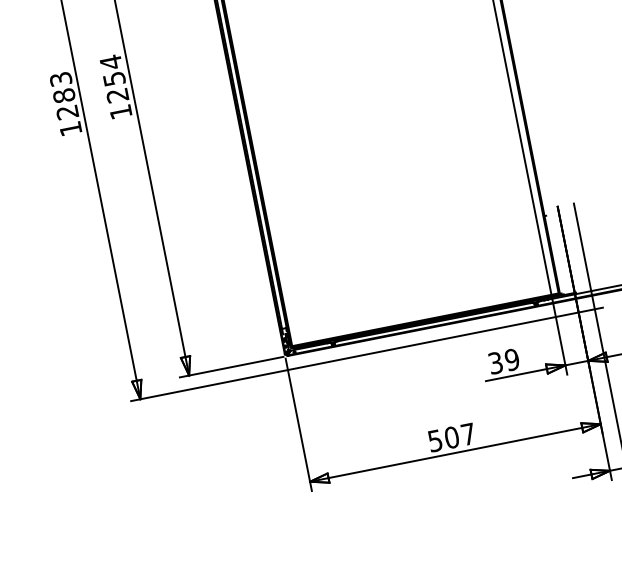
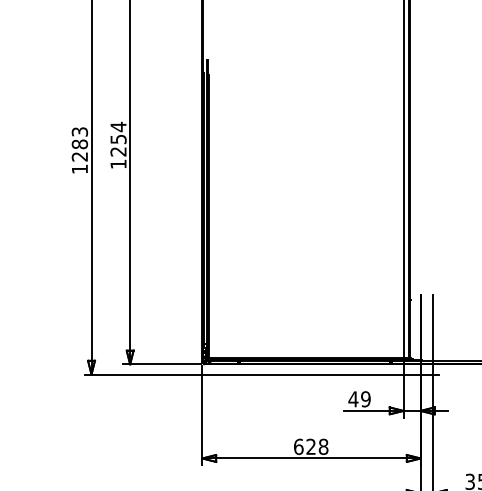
text: (495, 363) -> (353, 399), 39 -> 49
text: (452, 437) -> (311, 446), 507 -> 628

